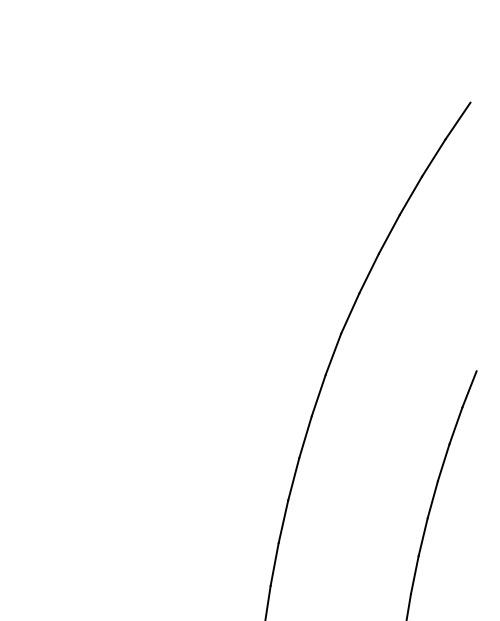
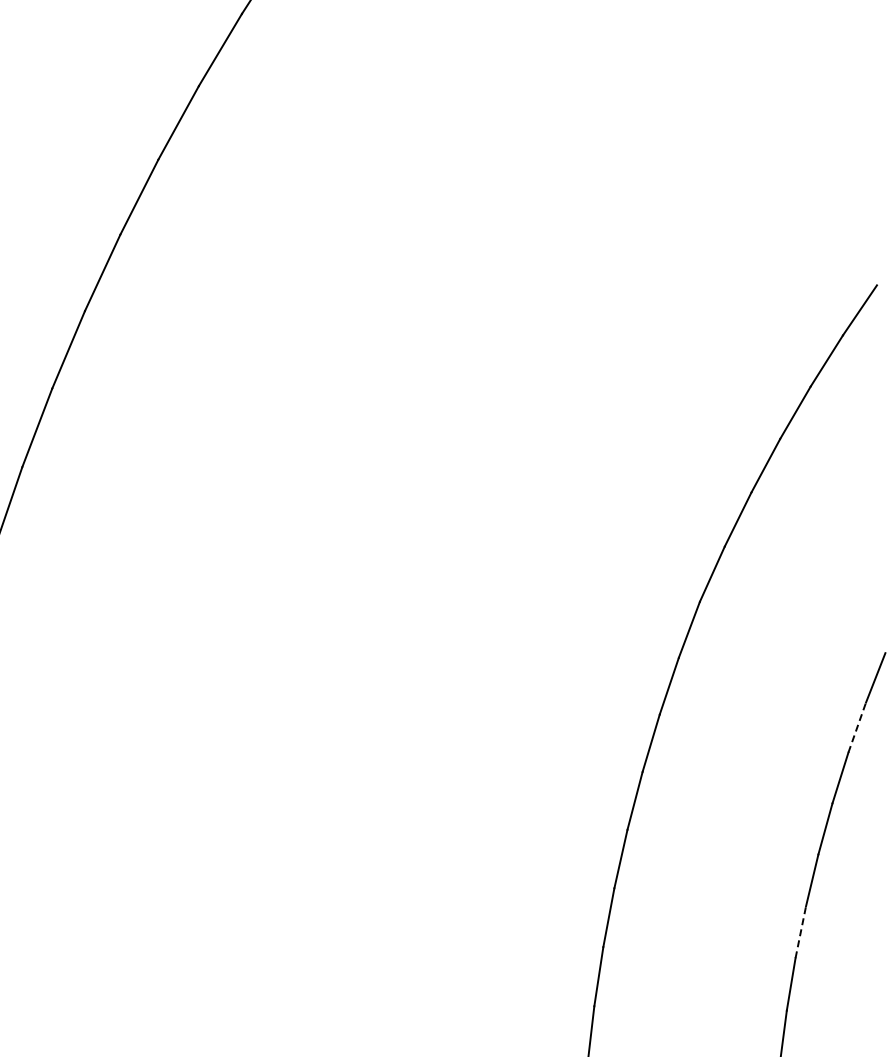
line: (456, 425) -> (857, 727), solid -> dashed
line: (414, 575) -> (800, 932), solid -> dashed

